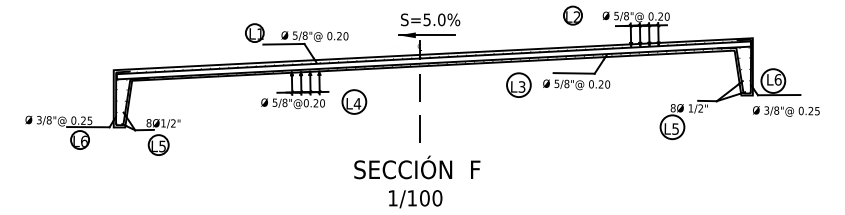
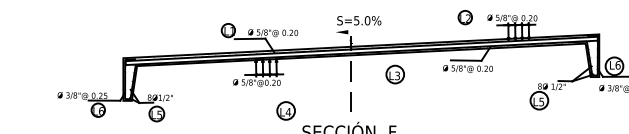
line: (426, 35) -> (356, 32), removed
part: (518, 84) -> (394, 74), moved
part: (354, 101) -> (286, 110), moved

